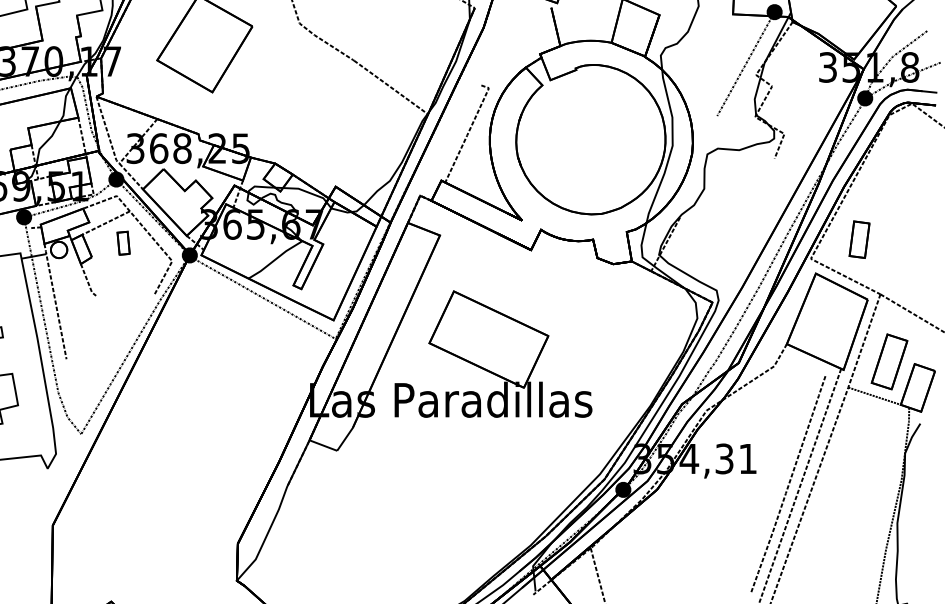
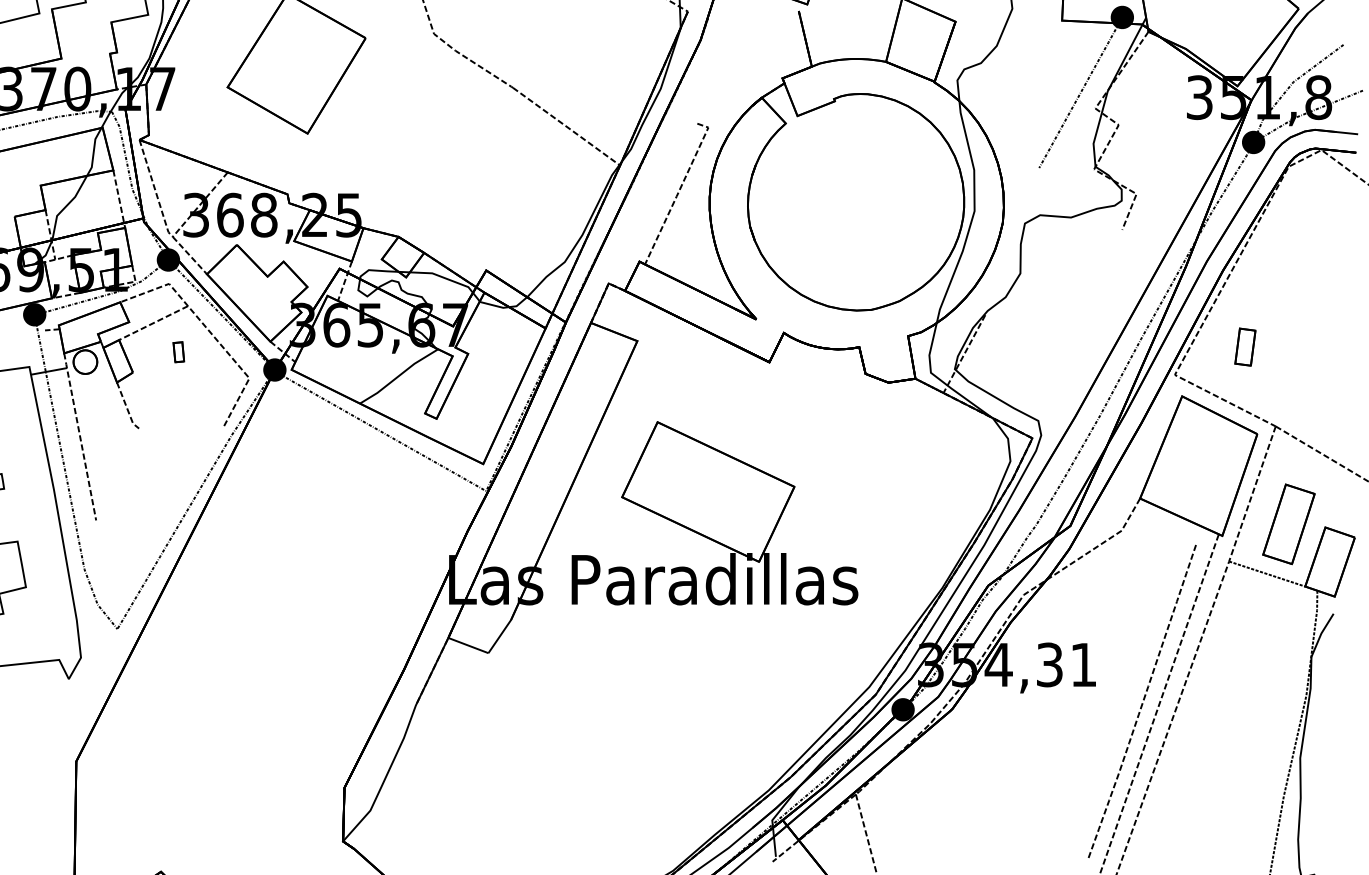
part: (859, 239) -> (1245, 346), size x0.7
part: (123, 242) -> (178, 351), size x0.6

